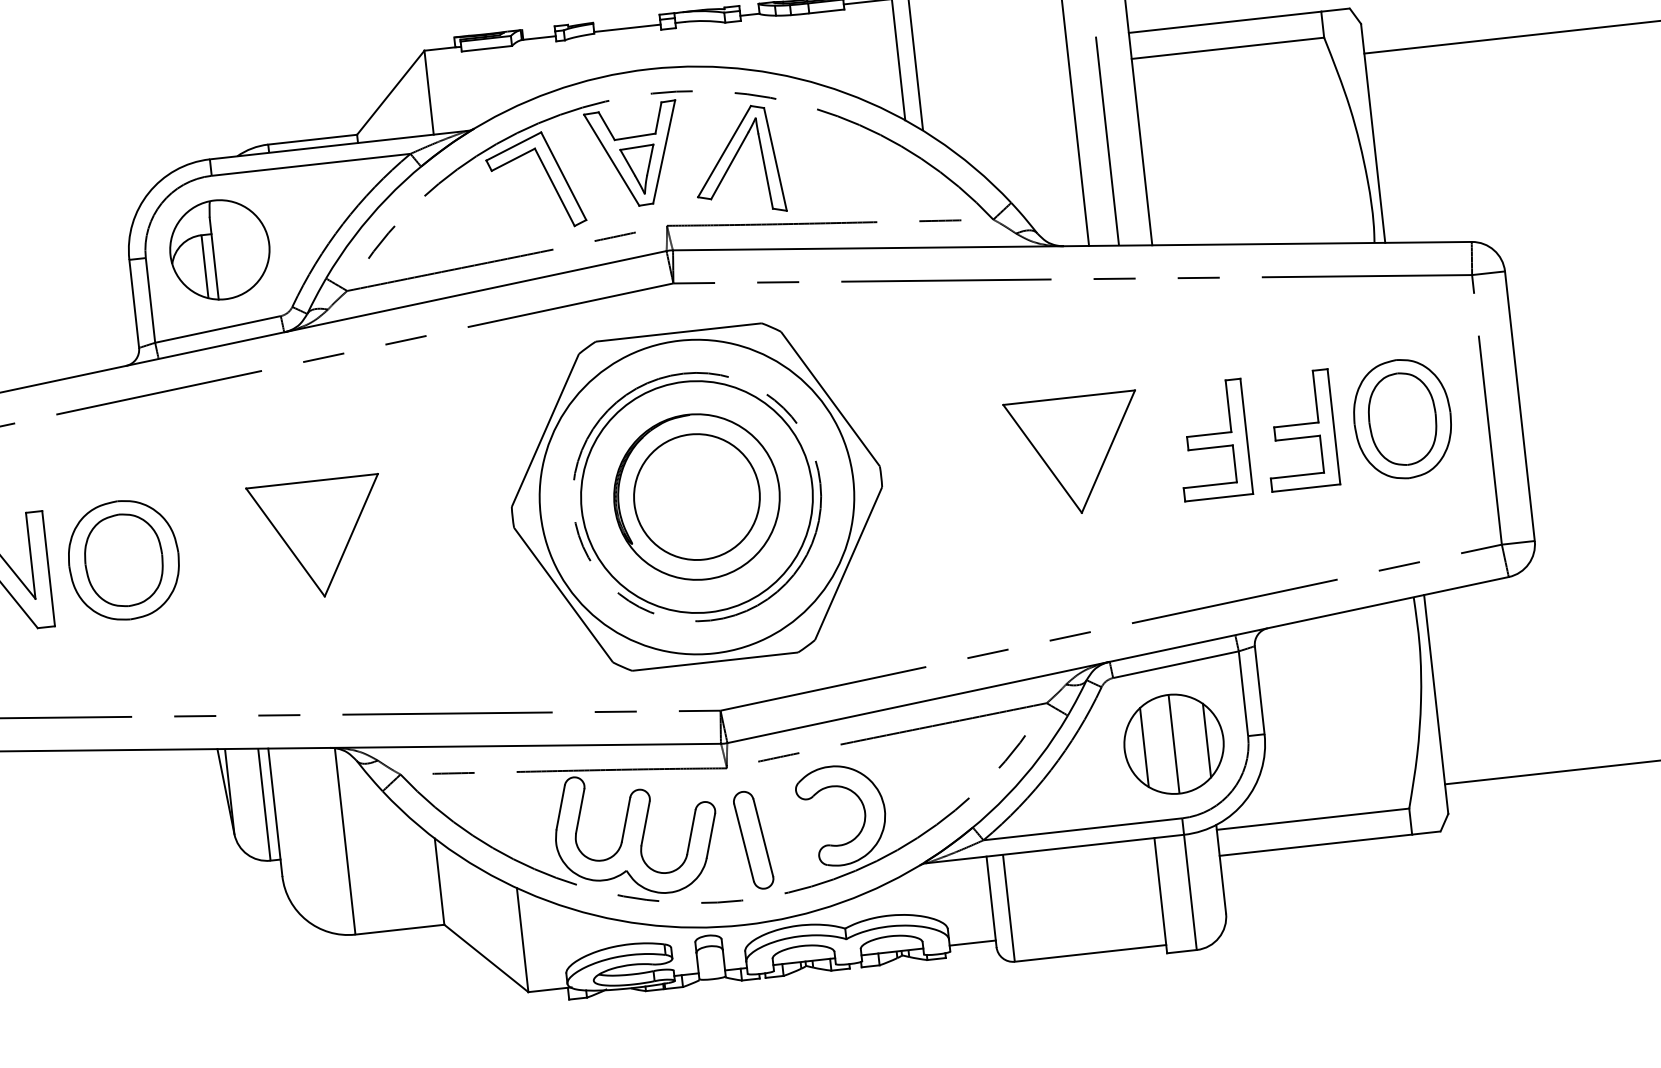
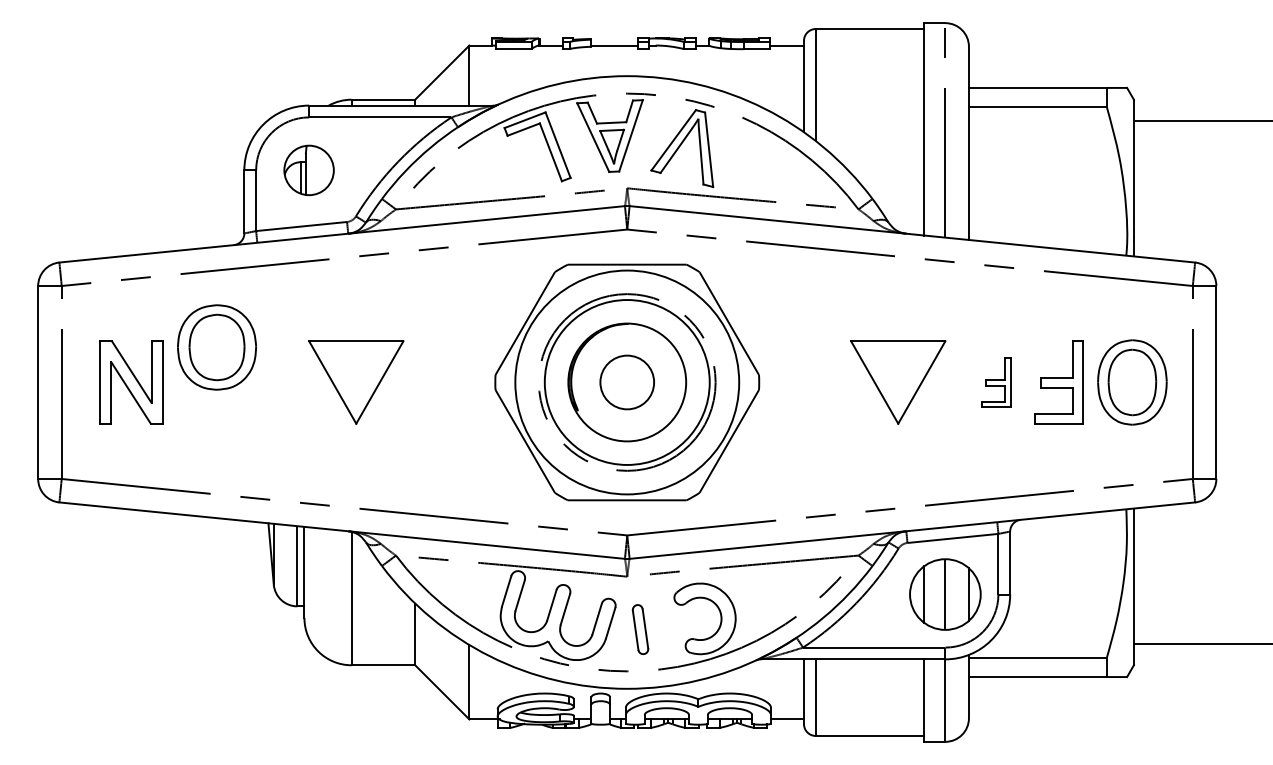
part: (218, 250) -> (308, 170), size x0.7
part: (1212, 440) -> (996, 382), size x0.6
circle: (697, 497) -> (627, 382), size x0.6
part: (123, 560) -> (216, 347), moved
part: (753, 840) -> (640, 629), size x0.7

